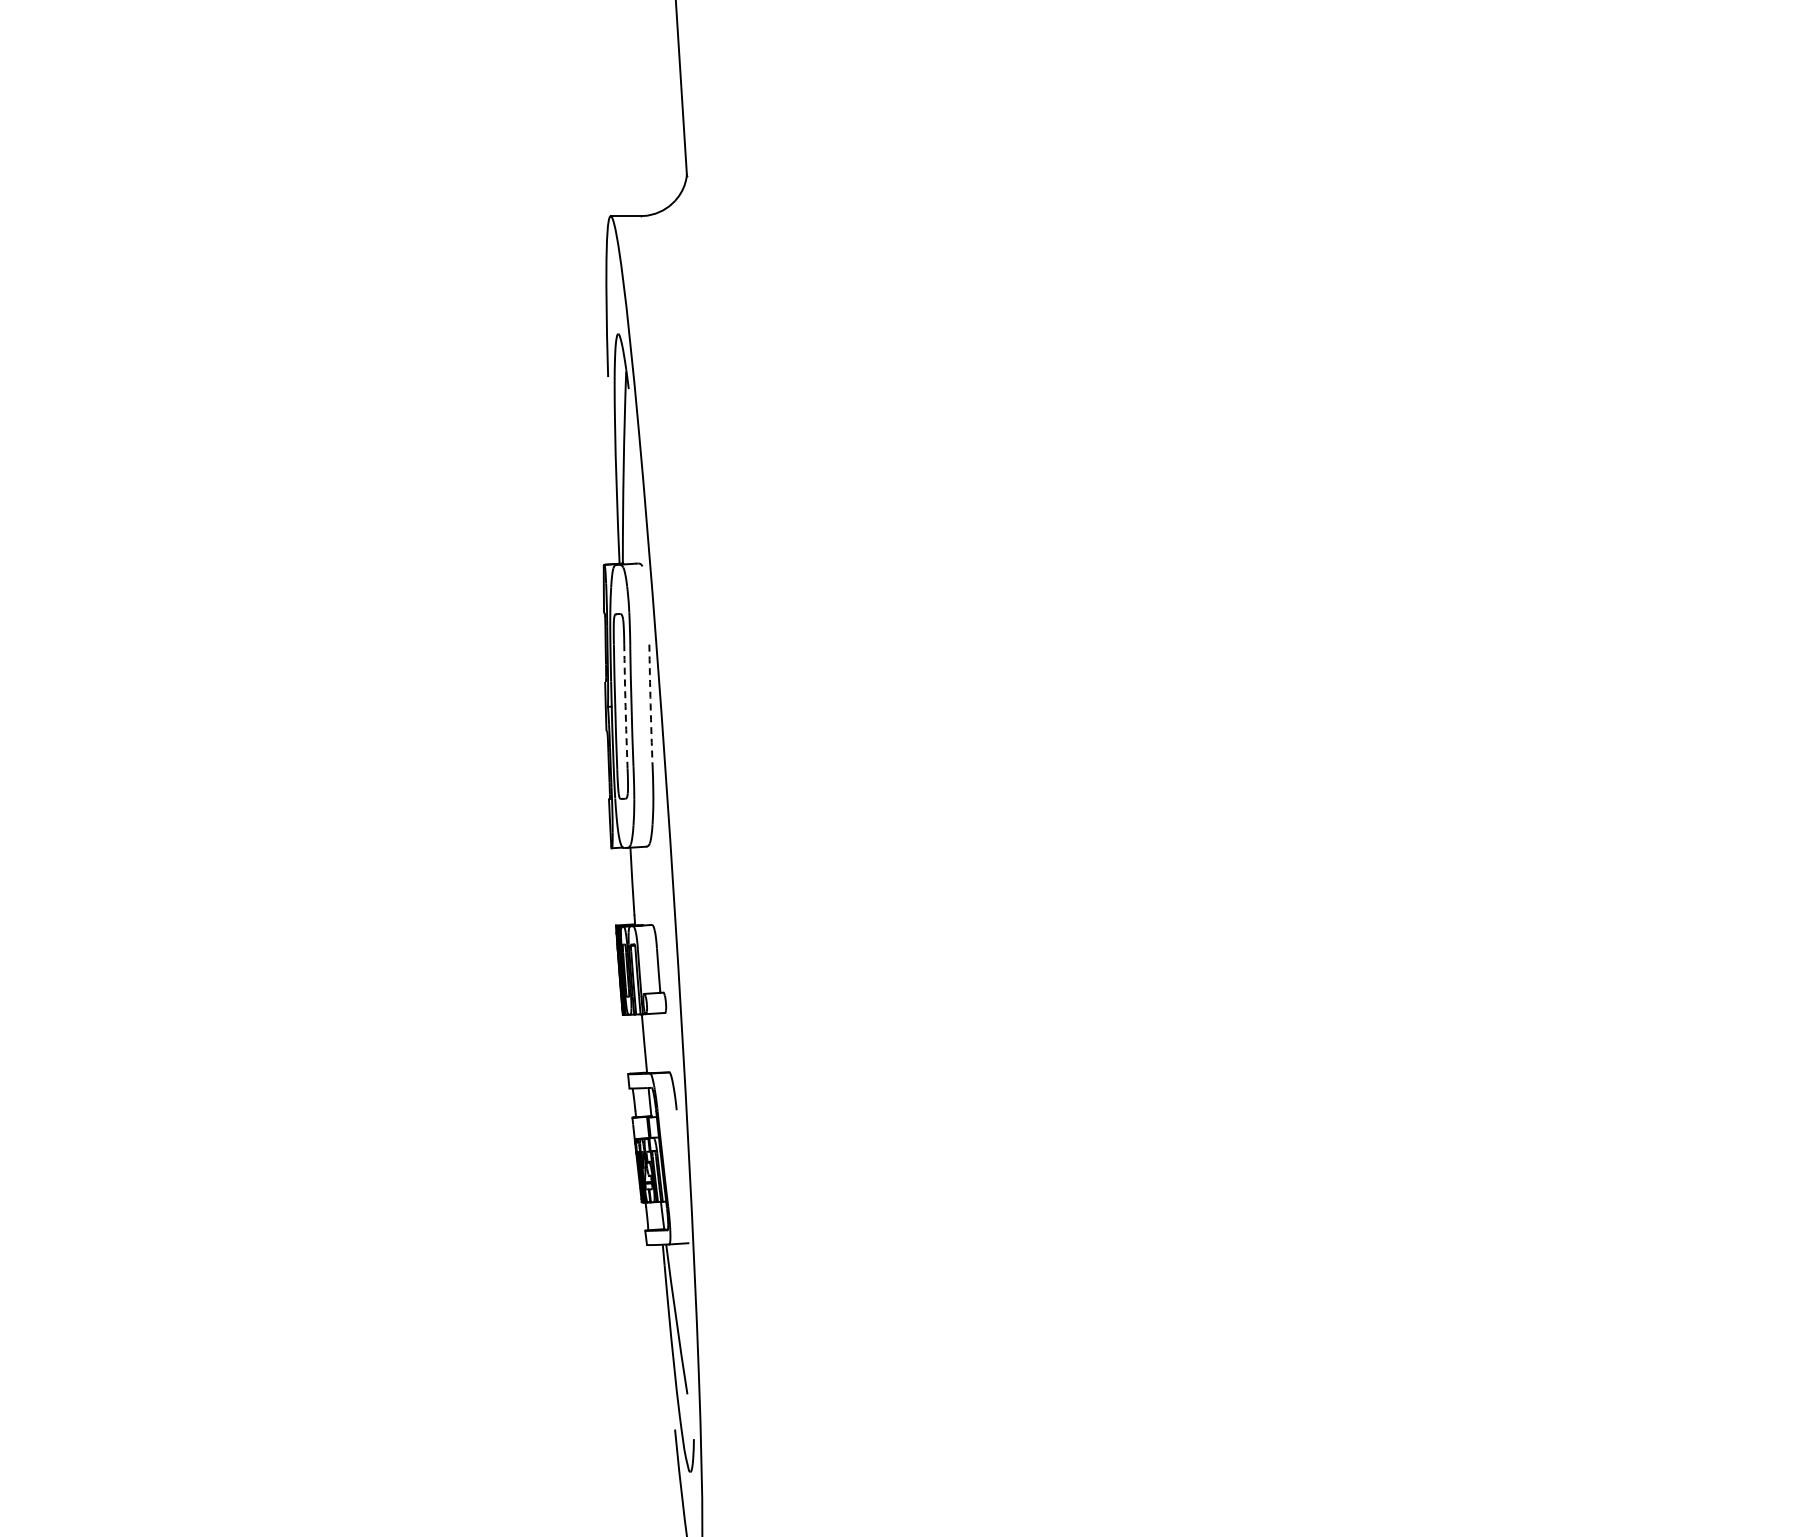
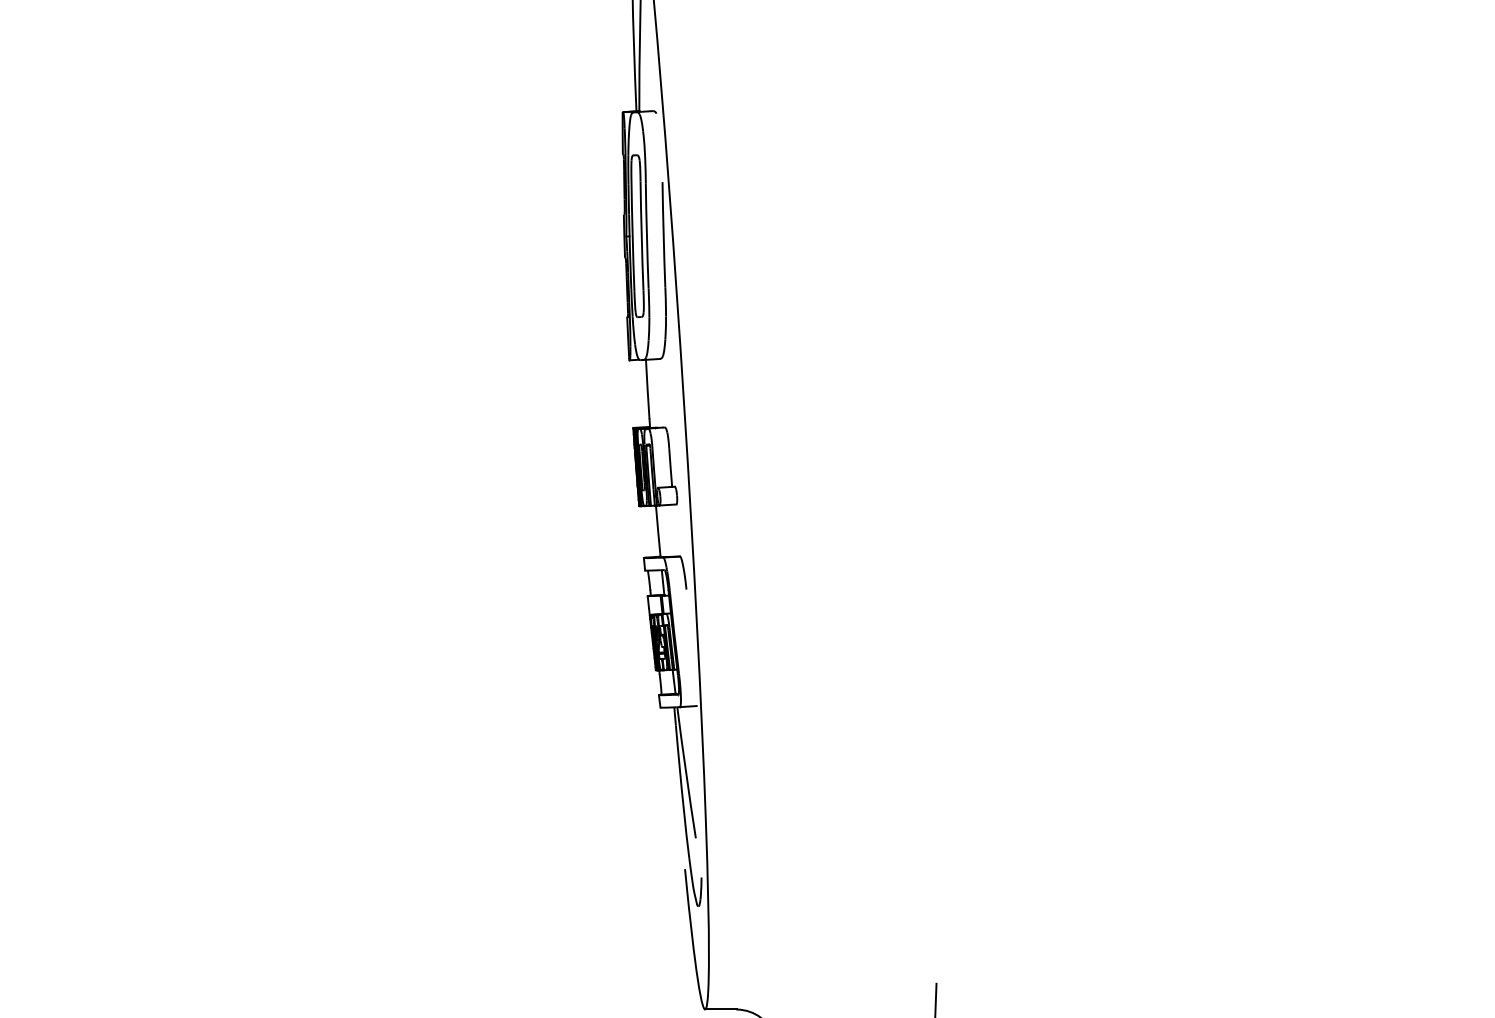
arc: (650, 704) -> (663, 234), dashed -> solid
arc: (625, 706) -> (641, 236), dashed -> solid

